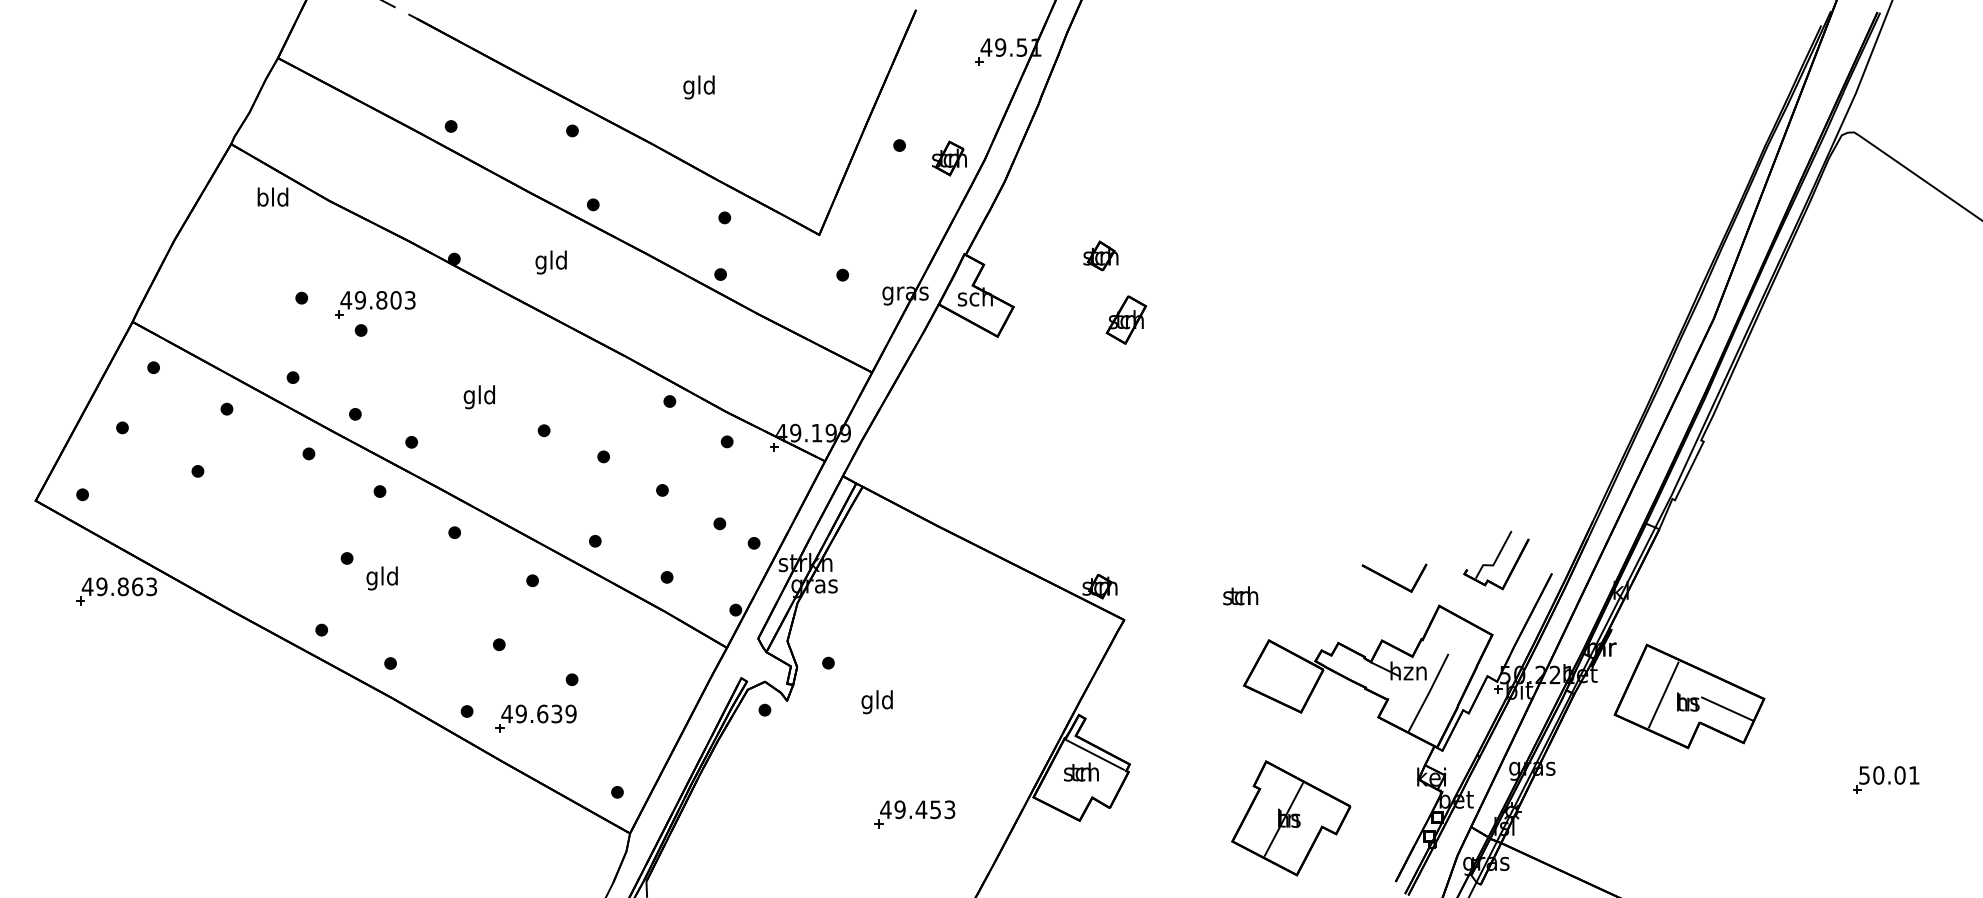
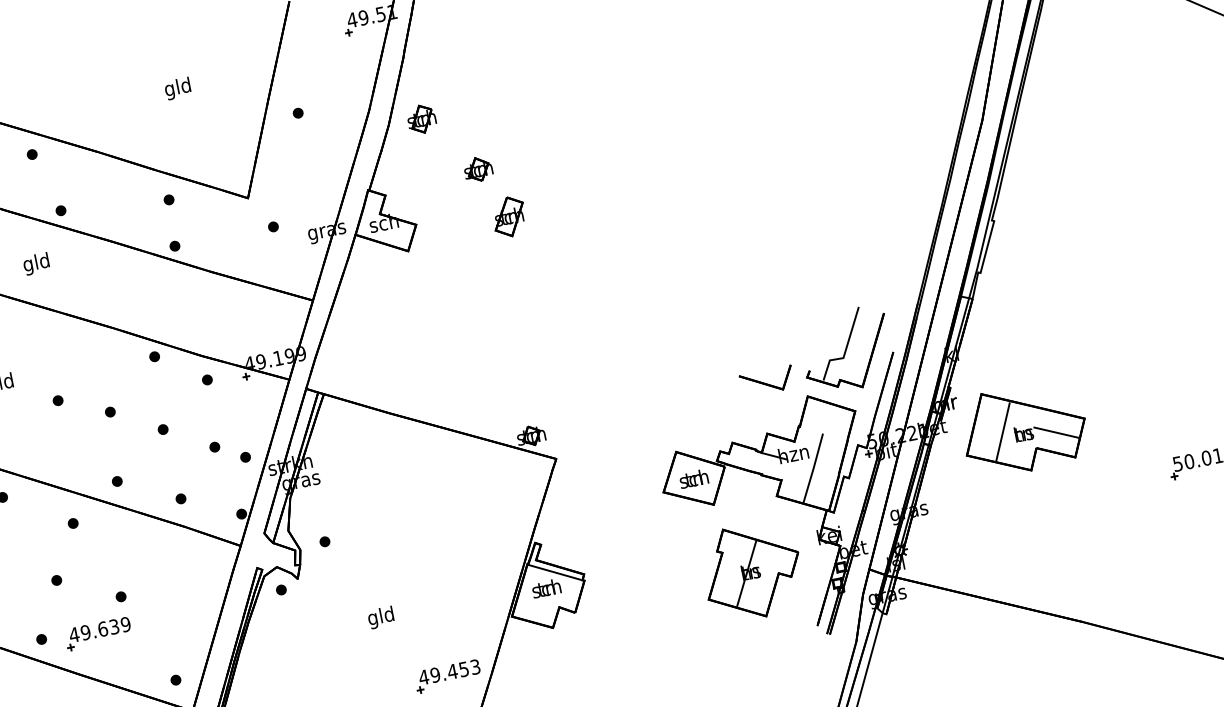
text: (698, 87) -> (177, 88), moved
part: (949, 158) -> (421, 119), moved
part: (1496, 560) -> (846, 350), size x1.67
text: (1240, 595) -> (693, 478), moved
text: (876, 702) -> (380, 618), moved
part: (914, 814) -> (447, 676), moved
part: (1291, 818) -> (752, 571), moved

